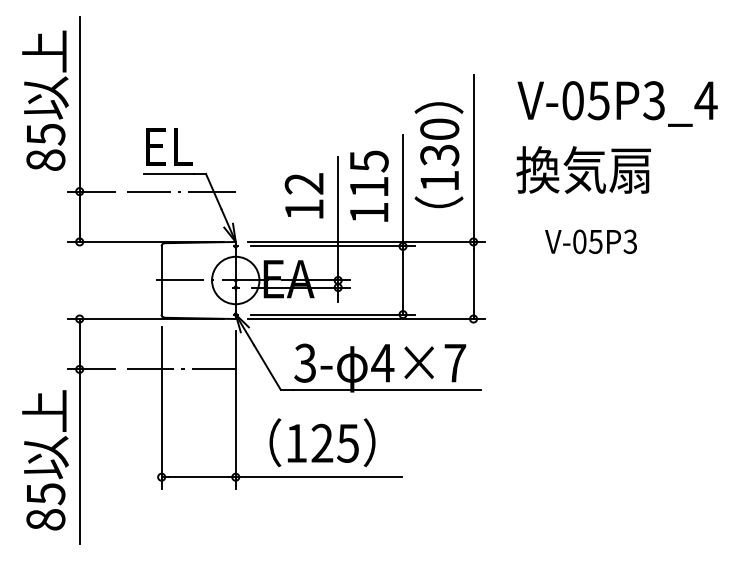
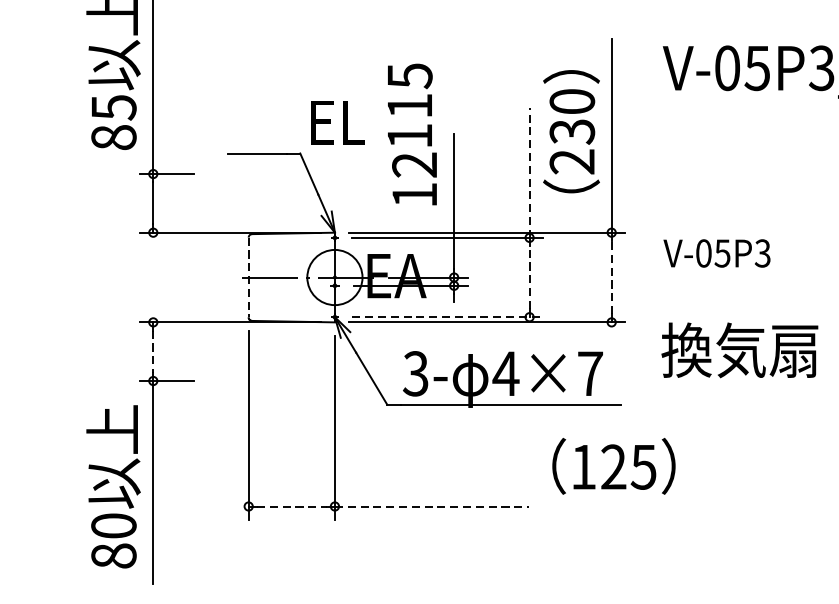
text: (169, 146) -> (338, 121), moved
text: (583, 169) -> (739, 349), moved
text: (439, 180) -> (572, 161), 130 -> 230
text: (369, 185) -> (410, 104), moved
line: (403, 190) -> (530, 172), solid -> dashed
line: (180, 191) -> (270, 173), removed
text: (590, 241) -> (716, 253), moved
line: (161, 280) -> (248, 277), solid -> dashed
line: (403, 280) -> (530, 277), solid -> dashed
line: (473, 280) -> (611, 277), solid -> dashed
line: (333, 314) -> (448, 317), solid -> dashed
line: (79, 344) -> (153, 352), solid -> dashed
line: (180, 369) -> (270, 381), removed
text: (322, 442) -> (613, 466), moved
line: (198, 477) -> (291, 506), solid -> dashed
line: (319, 477) -> (432, 506), solid -> dashed
text: (45, 494) -> (113, 526), 85 -> 80

